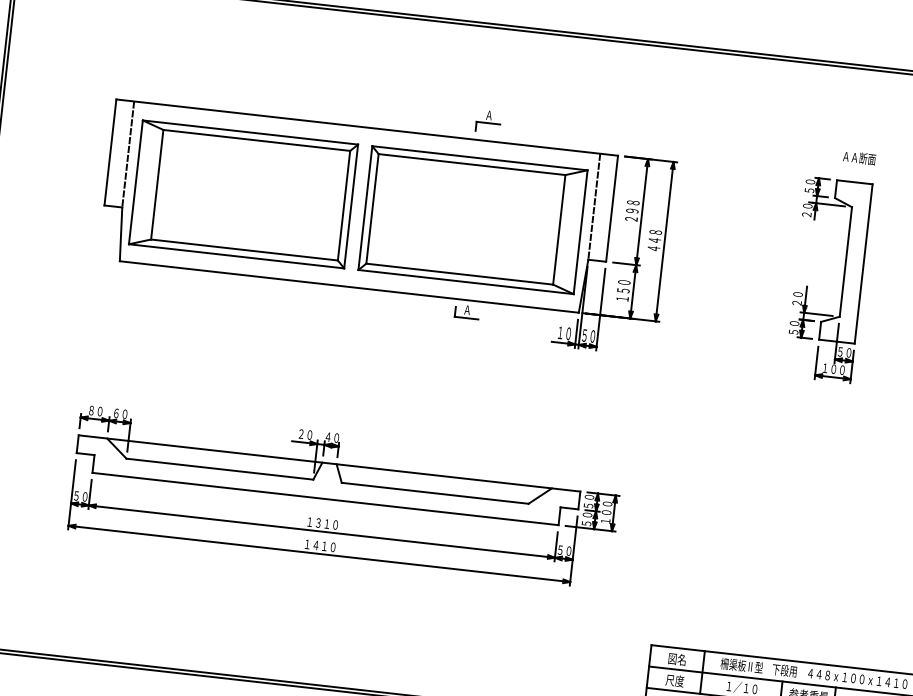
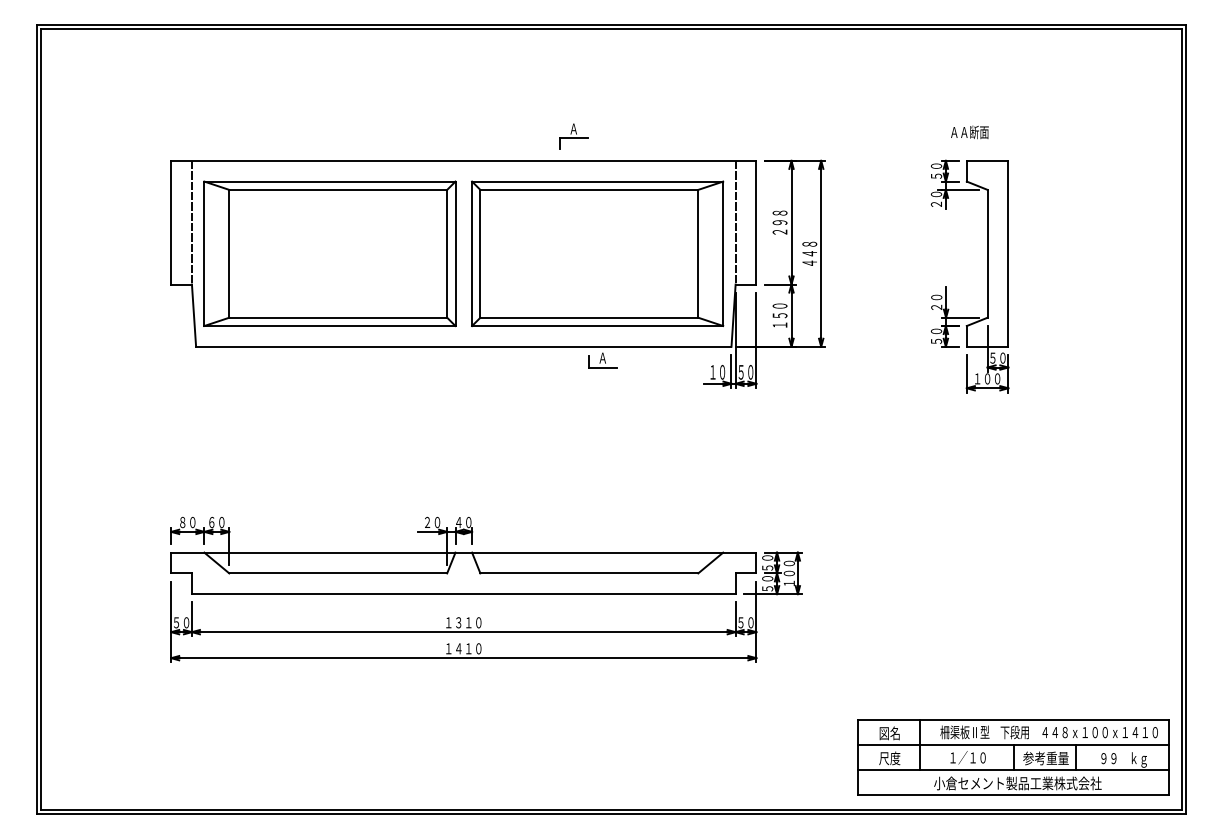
part: (488, 121) -> (573, 136), moved
text: (859, 158) -> (969, 132), moved
part: (843, 281) -> (987, 276), moved

